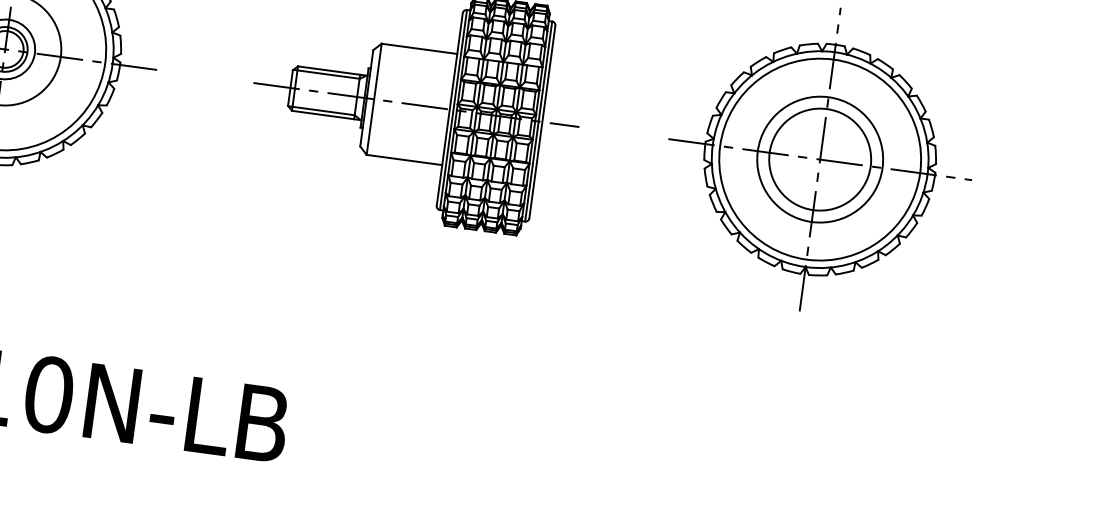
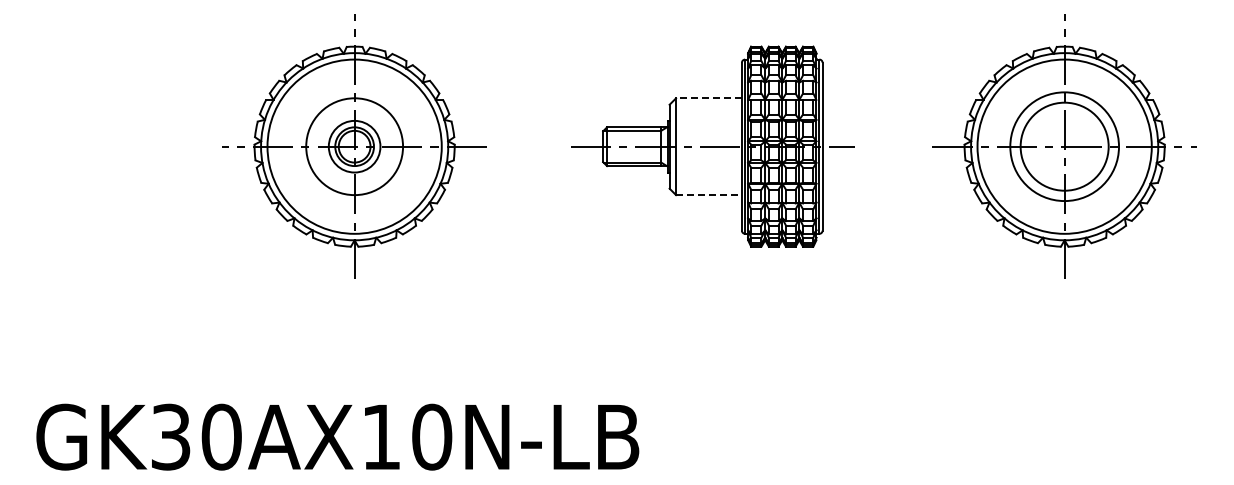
line: (420, 49) -> (709, 98), solid -> dashed
line: (404, 160) -> (709, 195), solid -> dashed

